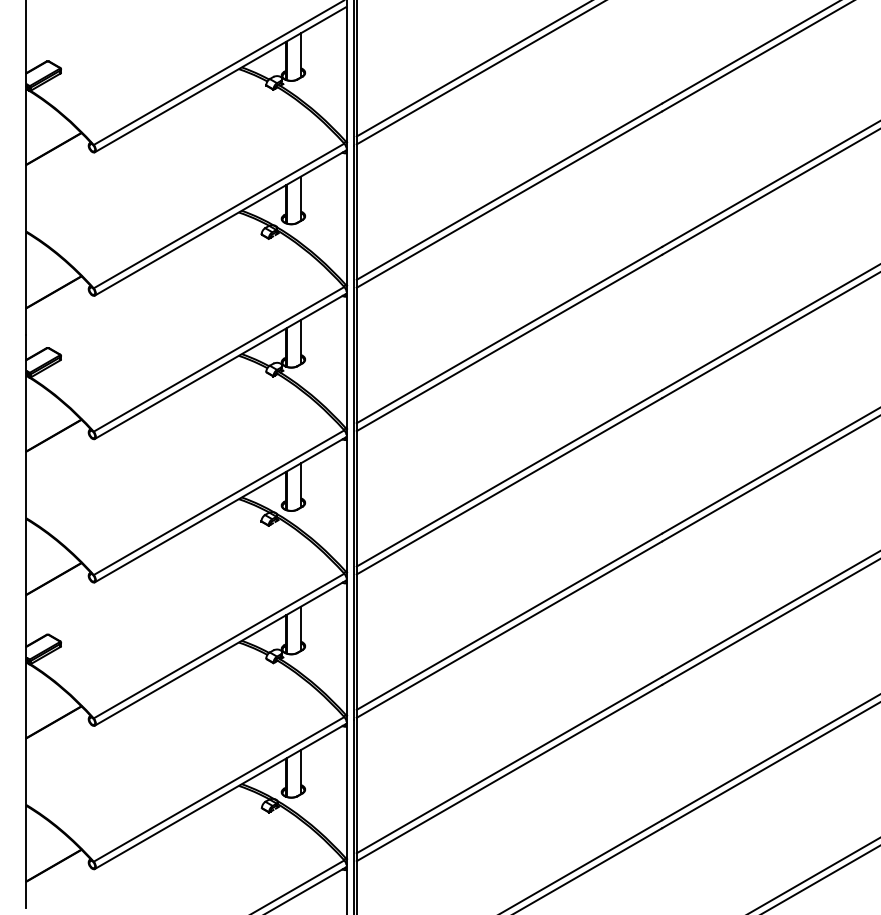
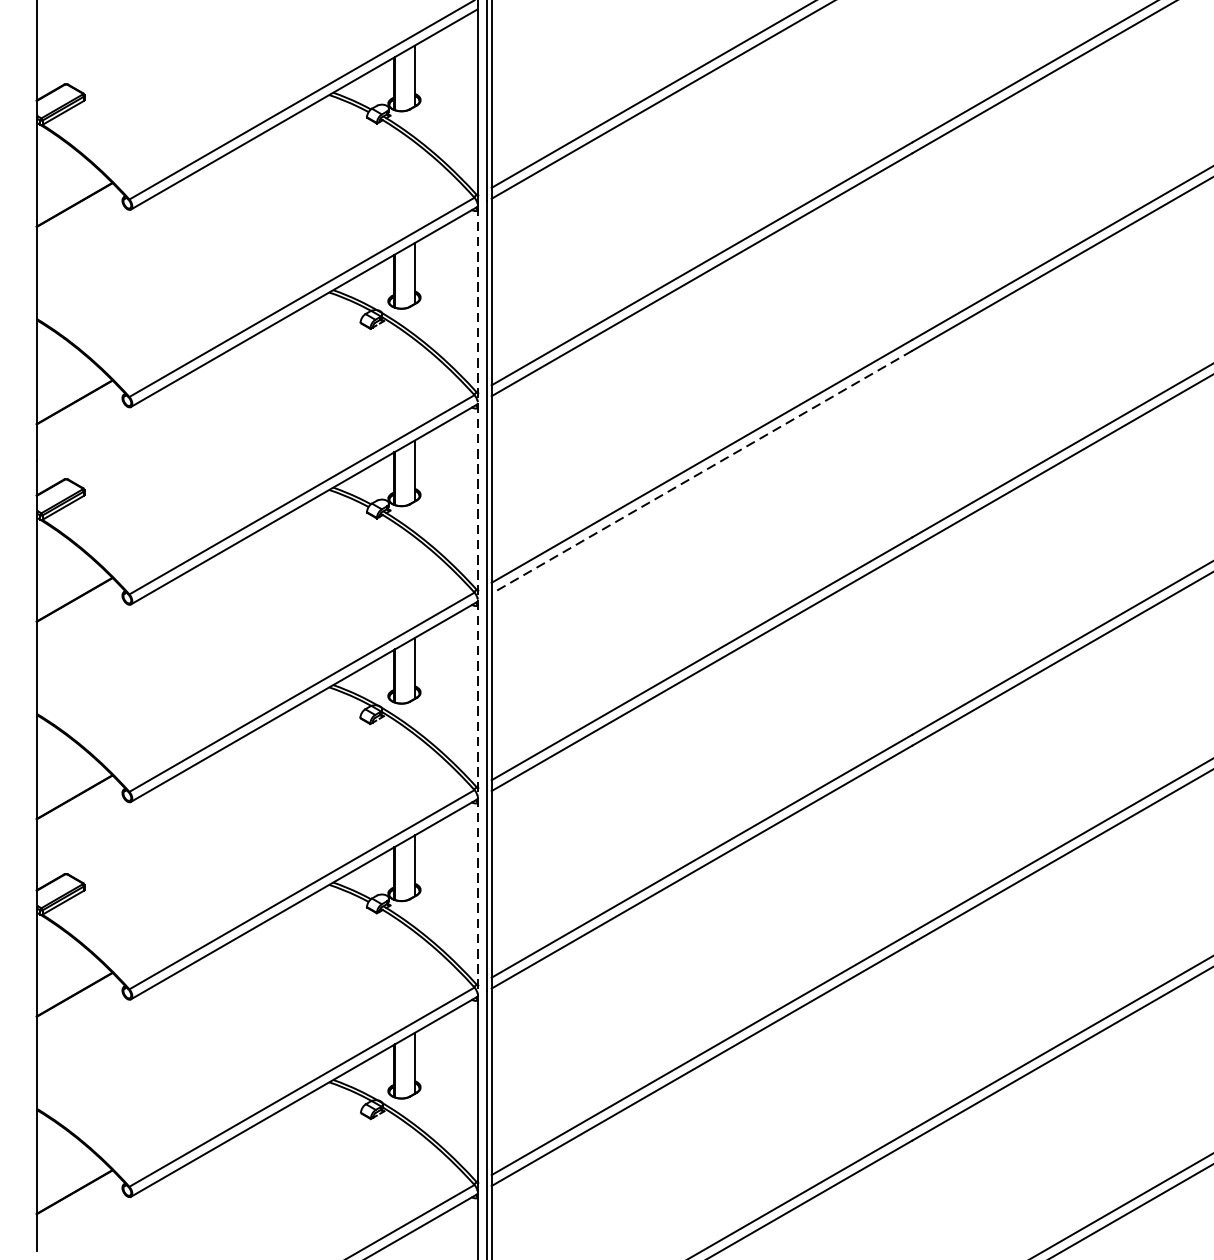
line: (509, 343) -> (702, 472), solid -> dashed
line: (347, 436) -> (478, 601), solid -> dashed

